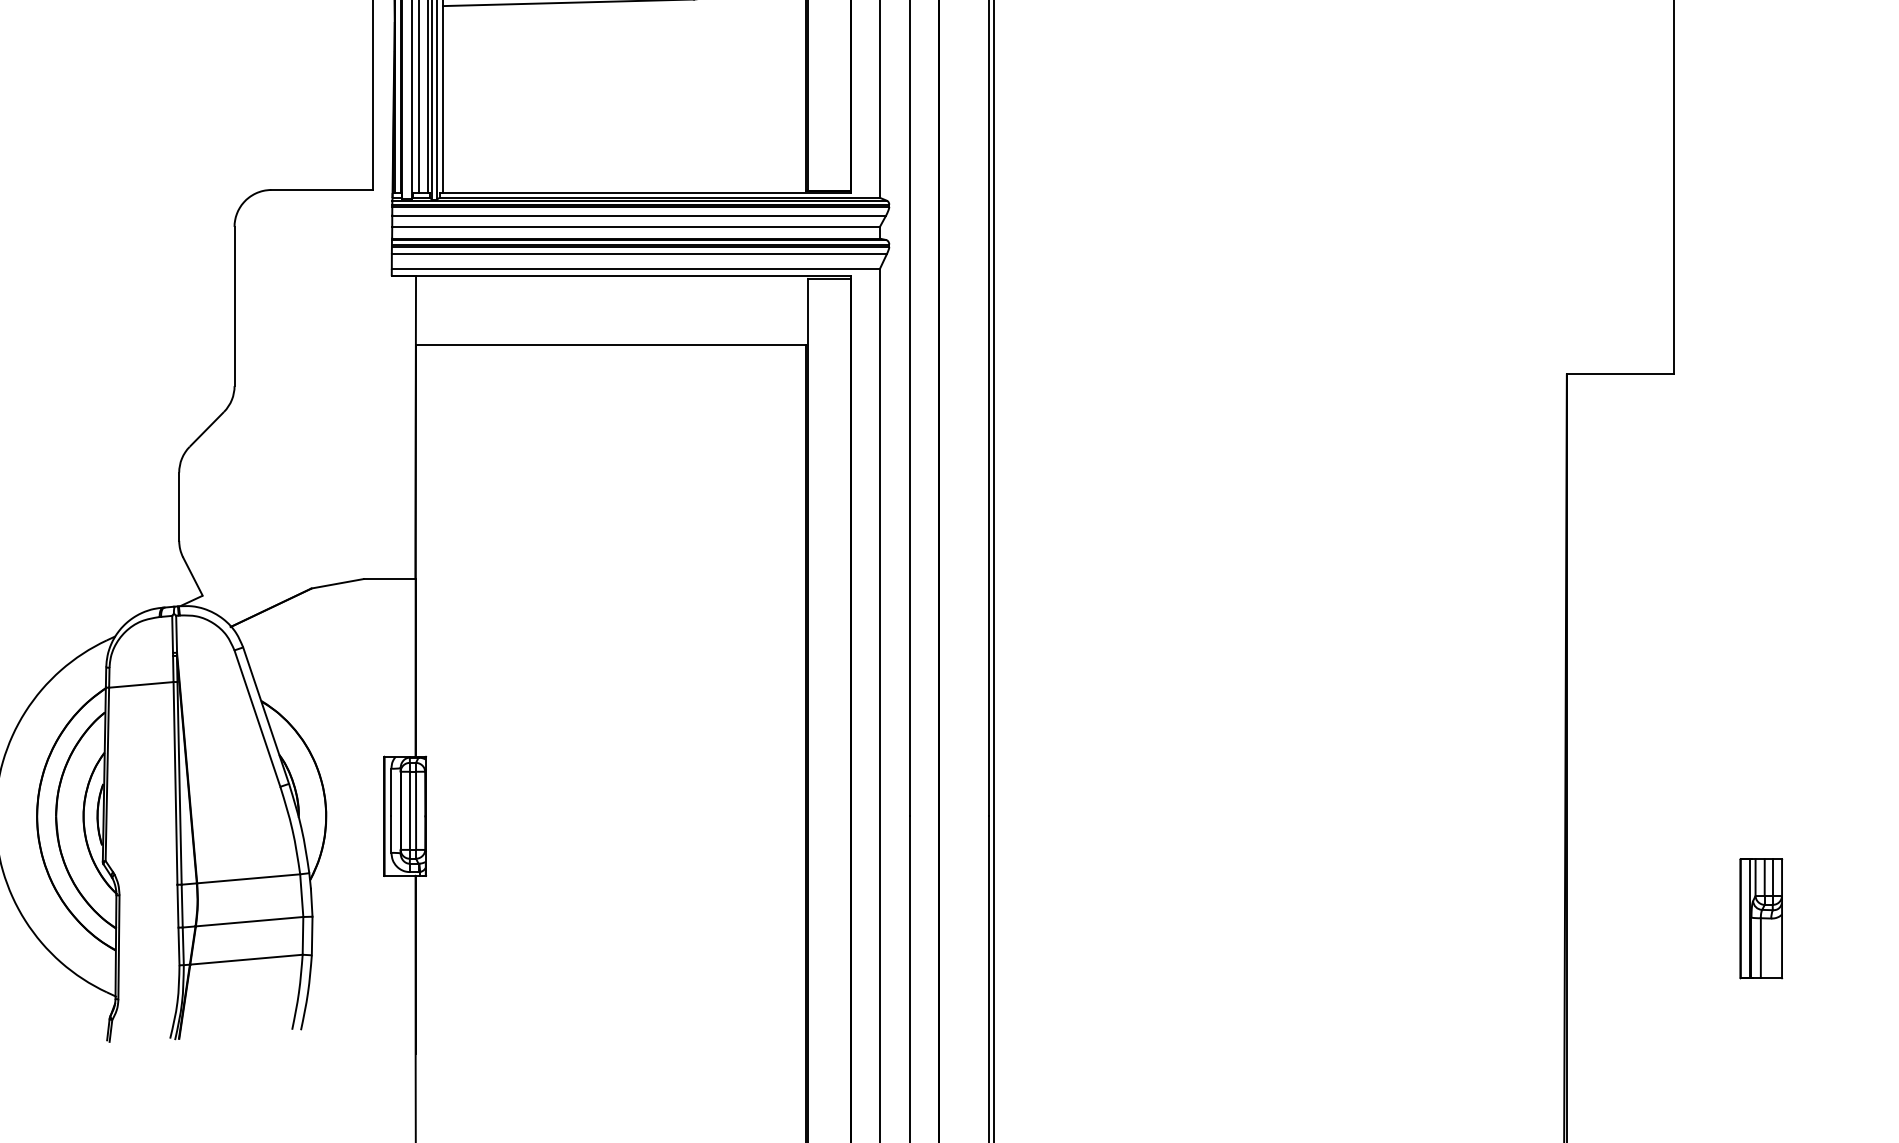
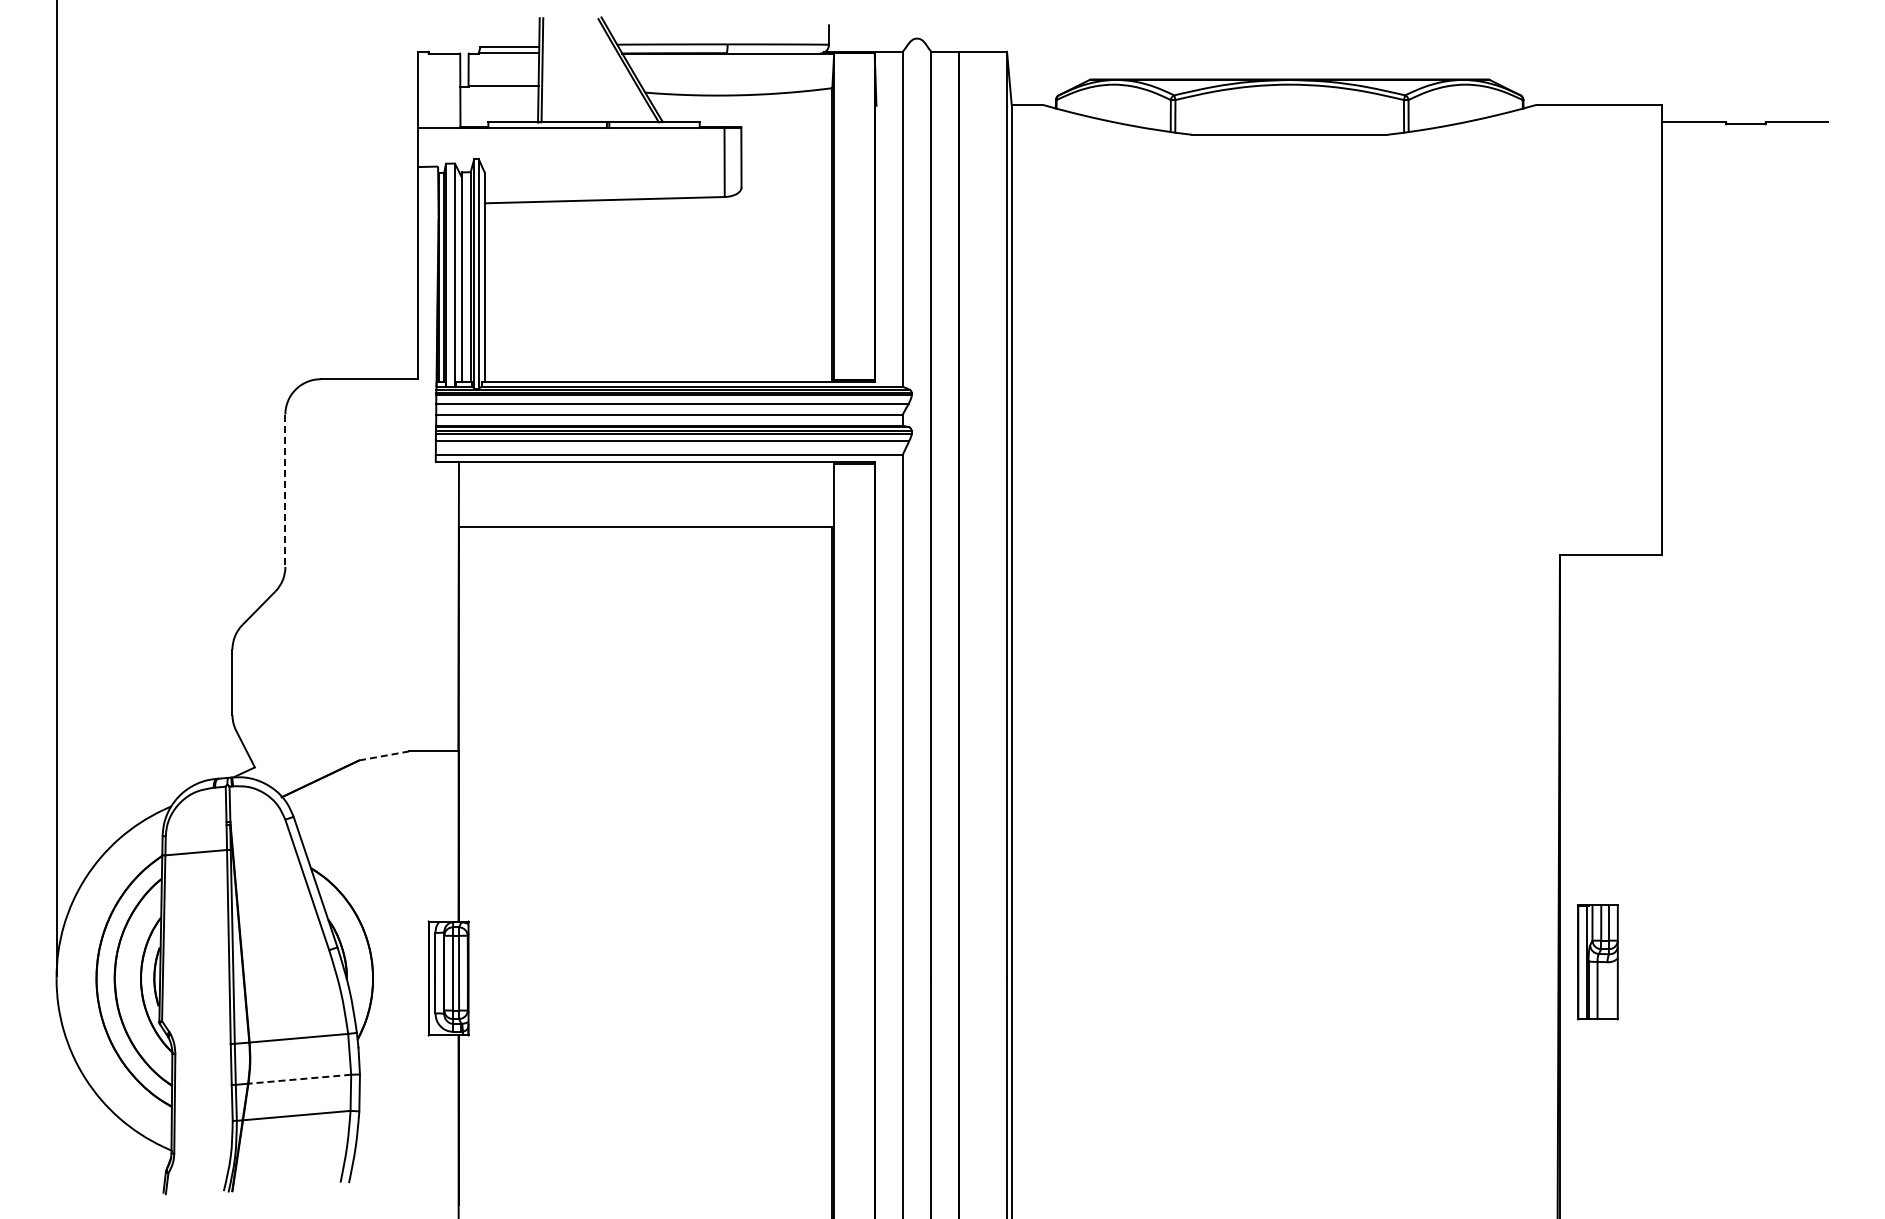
line: (234, 307) -> (285, 491), solid -> dashed
line: (338, 583) -> (384, 755), solid -> dashed
part: (1760, 918) -> (1597, 962), moved
line: (249, 921) -> (299, 1079), solid -> dashed

